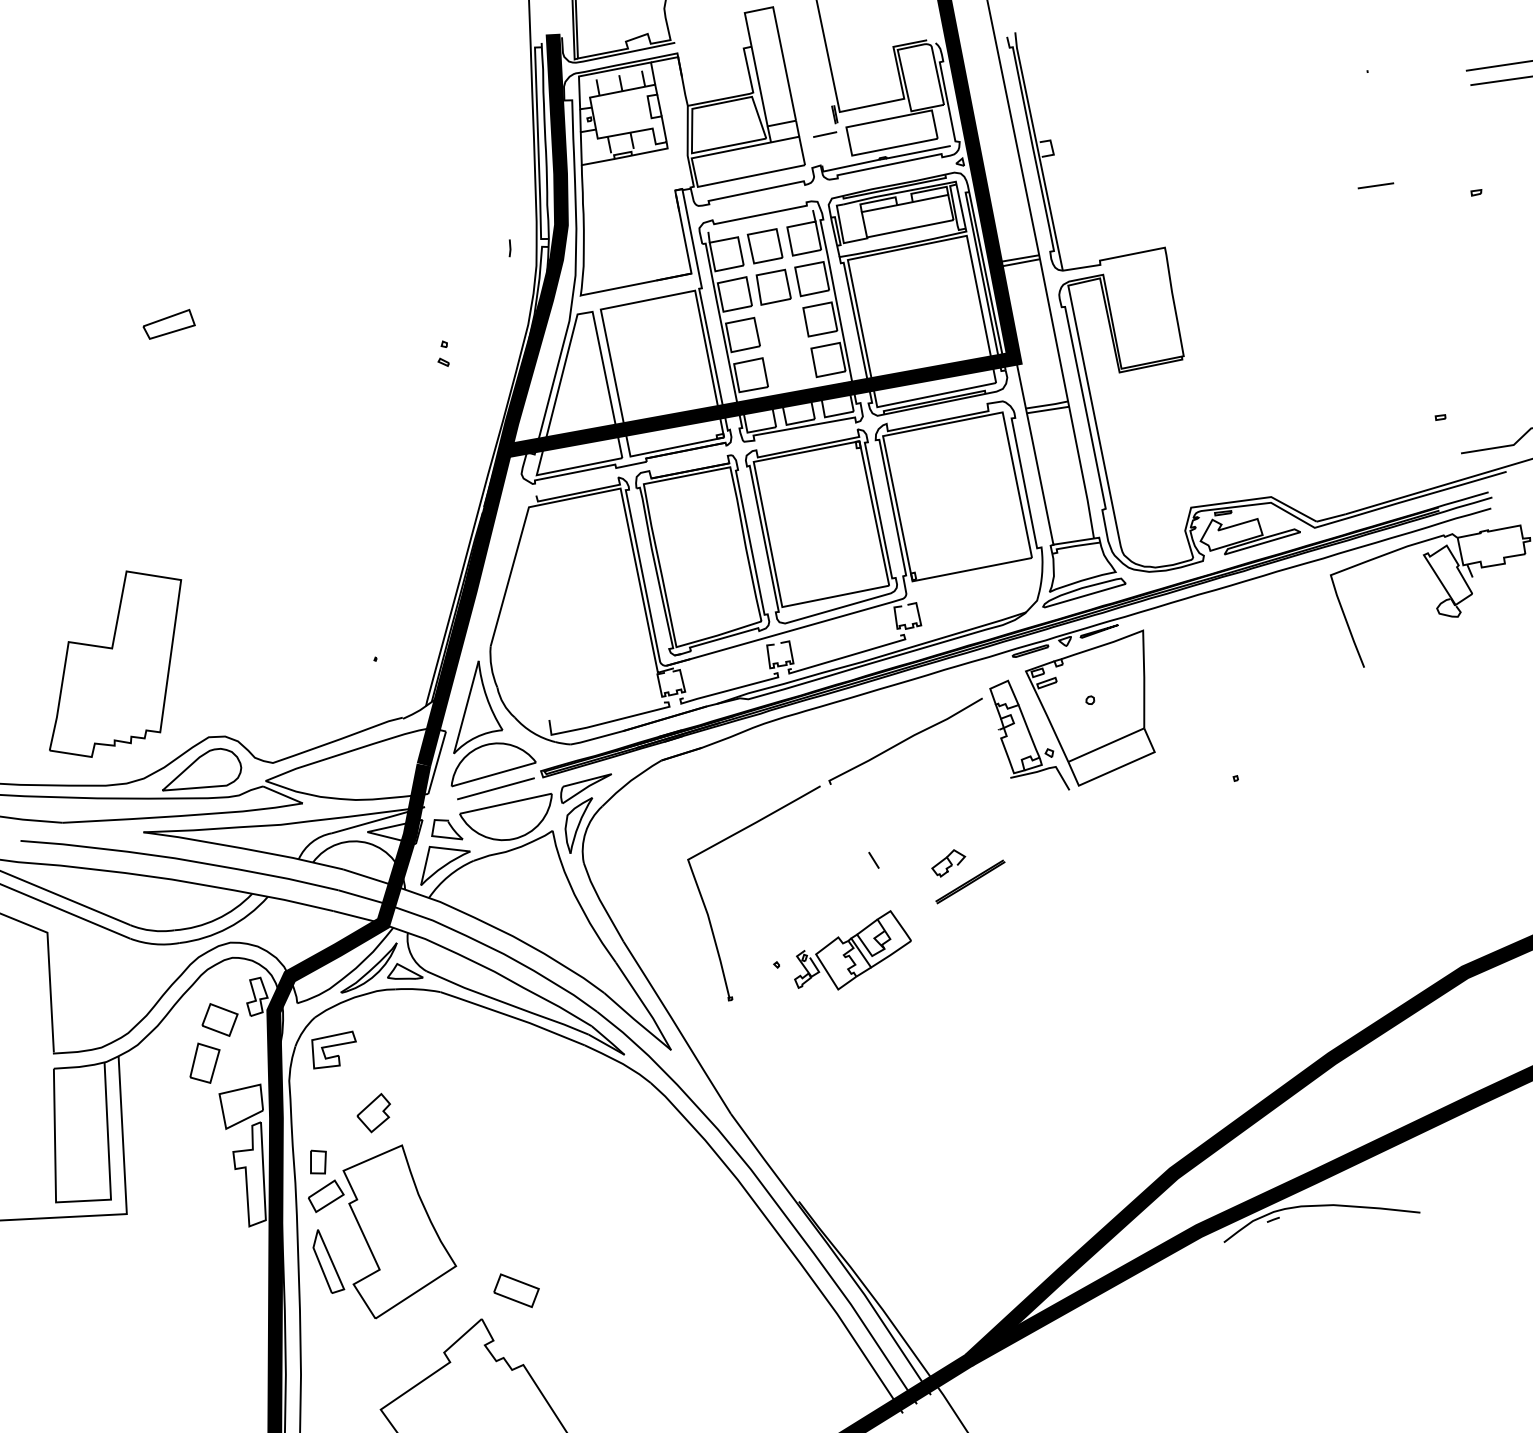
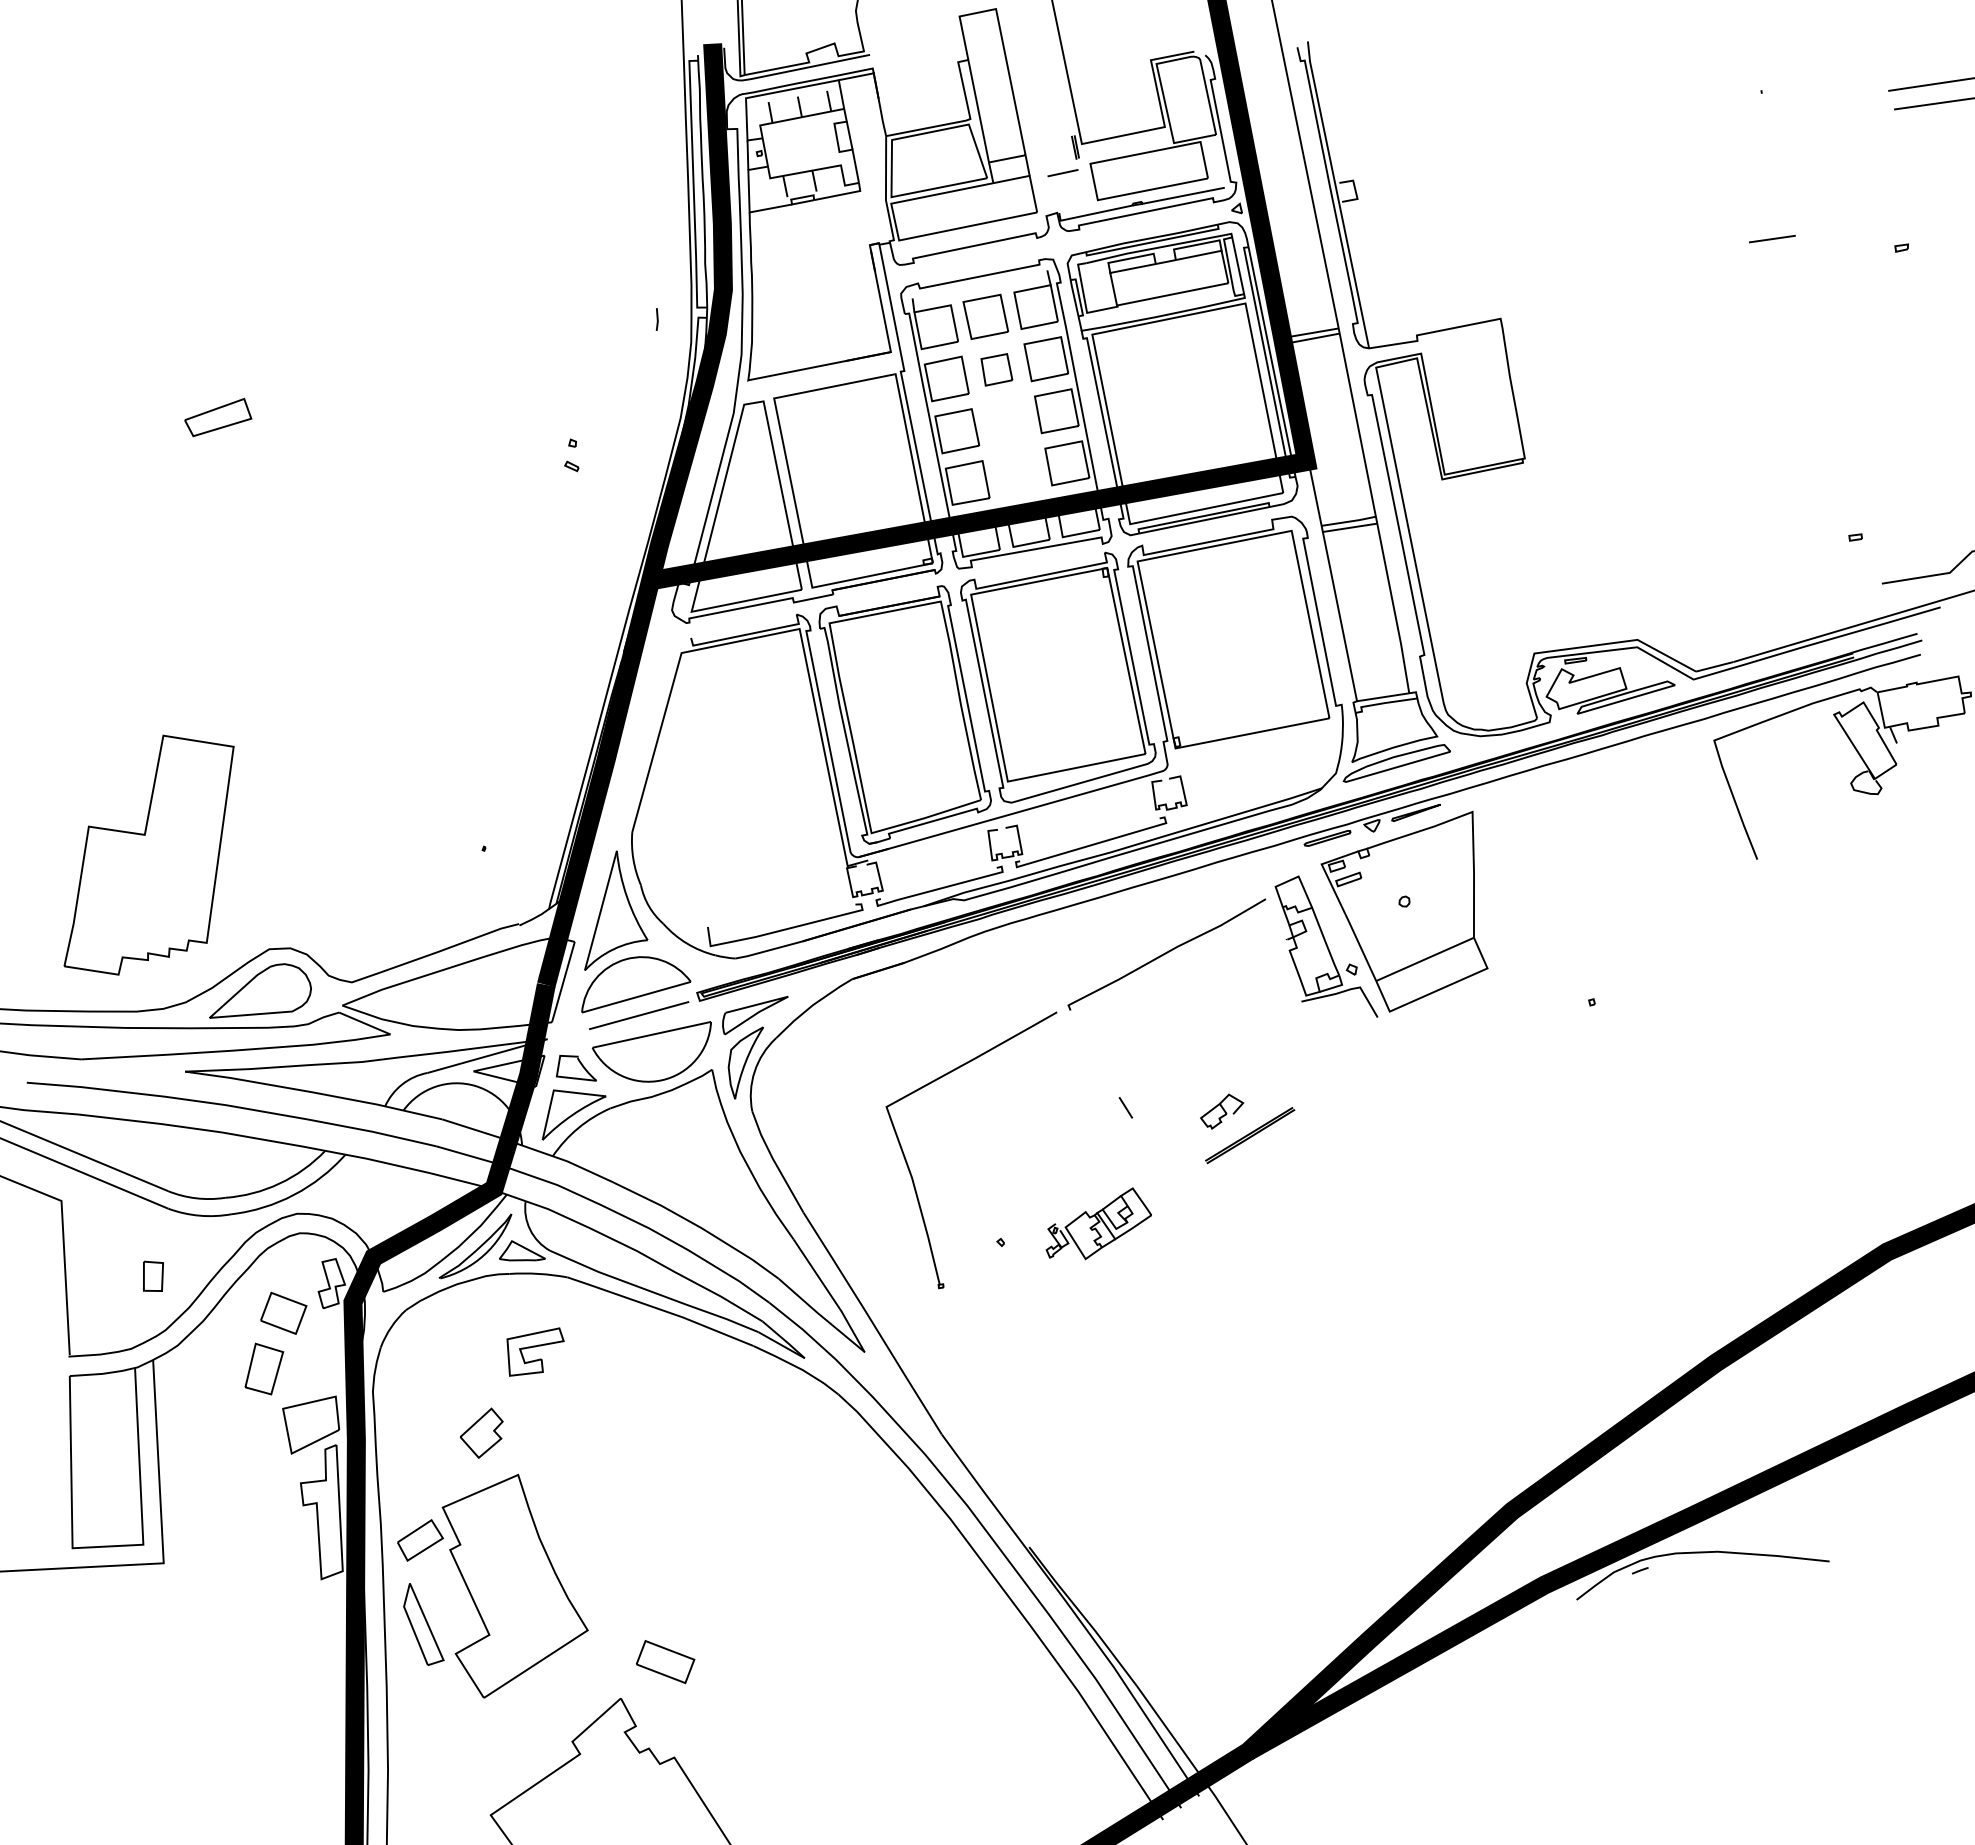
part: (773, 287) -> (996, 369), size x0.7
part: (852, 950) -> (1098, 1223), size x0.7
part: (333, 1049) -> (535, 1351), moved
part: (318, 1161) -> (153, 1275), moved

